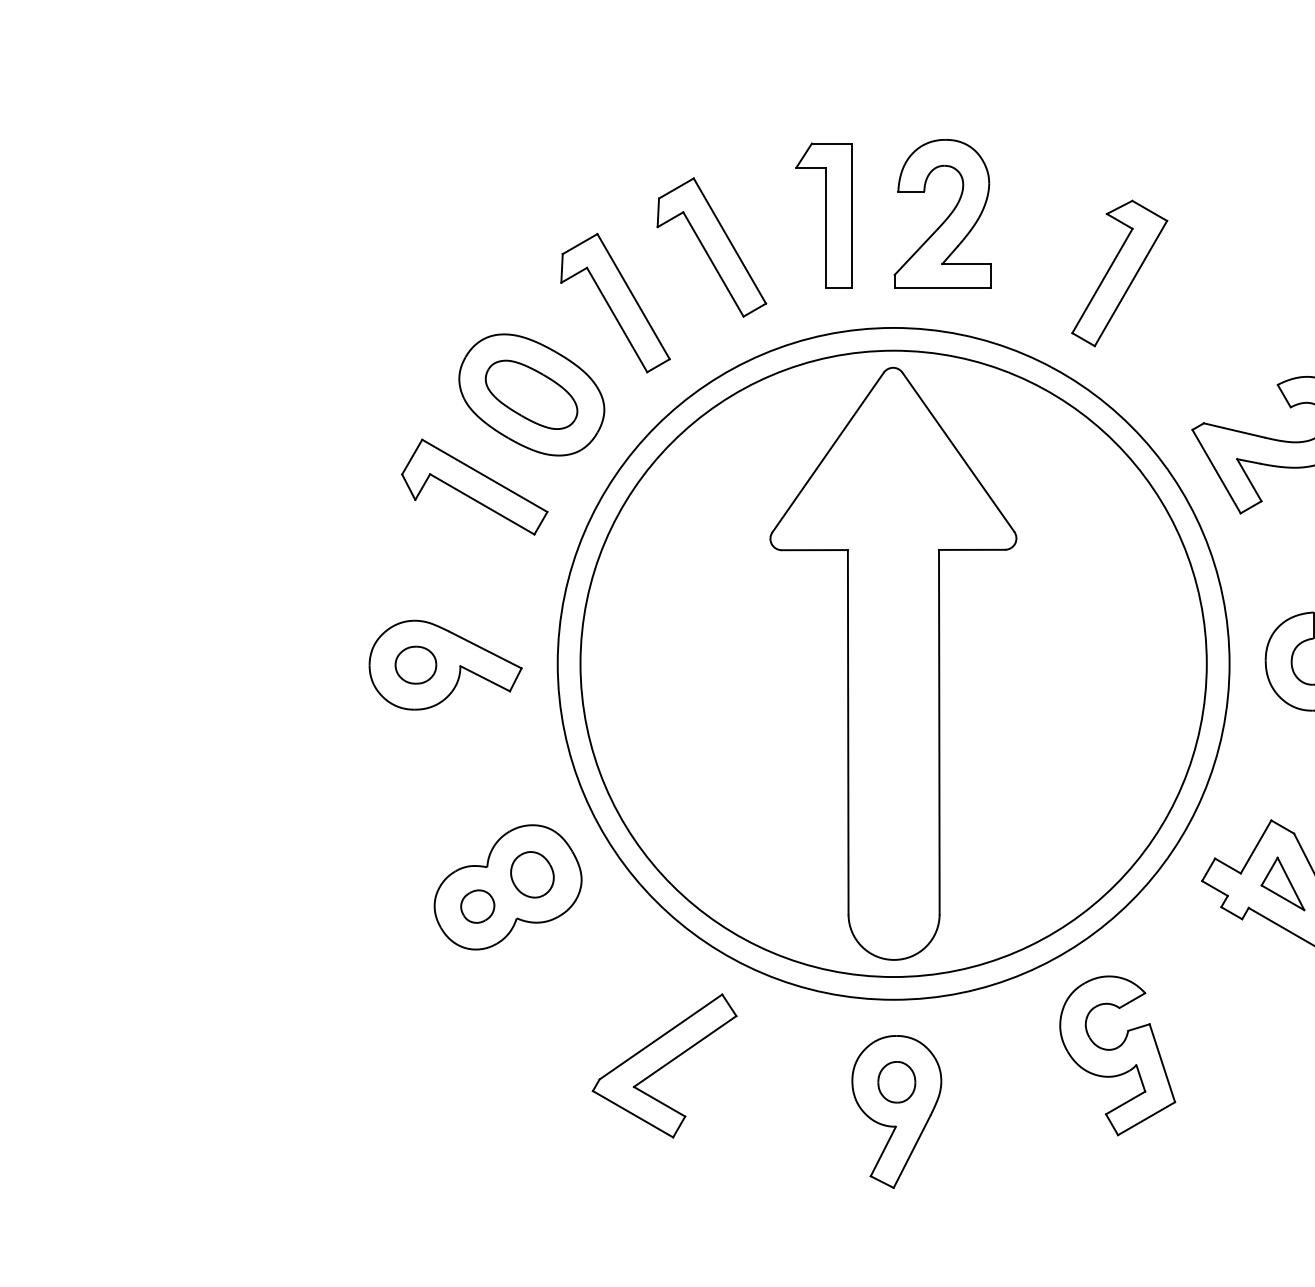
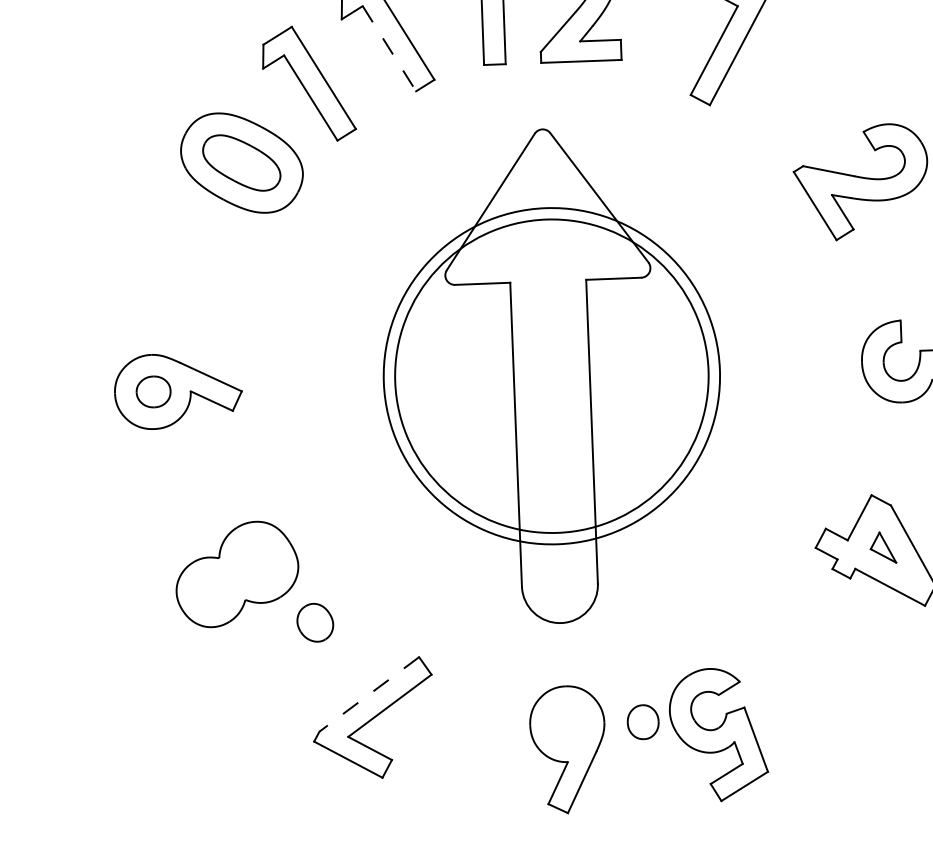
line: (713, 264) -> (389, 48), solid -> dashed
part: (474, 486) -> (196, 241), removed
circle: (893, 663) -> (551, 375), size x0.6
circle: (893, 663) -> (551, 375), size x0.6
part: (532, 874) -> (315, 622), moved
part: (1282, 883) -> (882, 547), size x0.7
part: (477, 906) -> (212, 591), removed
line: (660, 1036) -> (368, 694), solid -> dashed
part: (1117, 1055) -> (718, 734), moved
part: (896, 1082) -> (642, 722), moved

